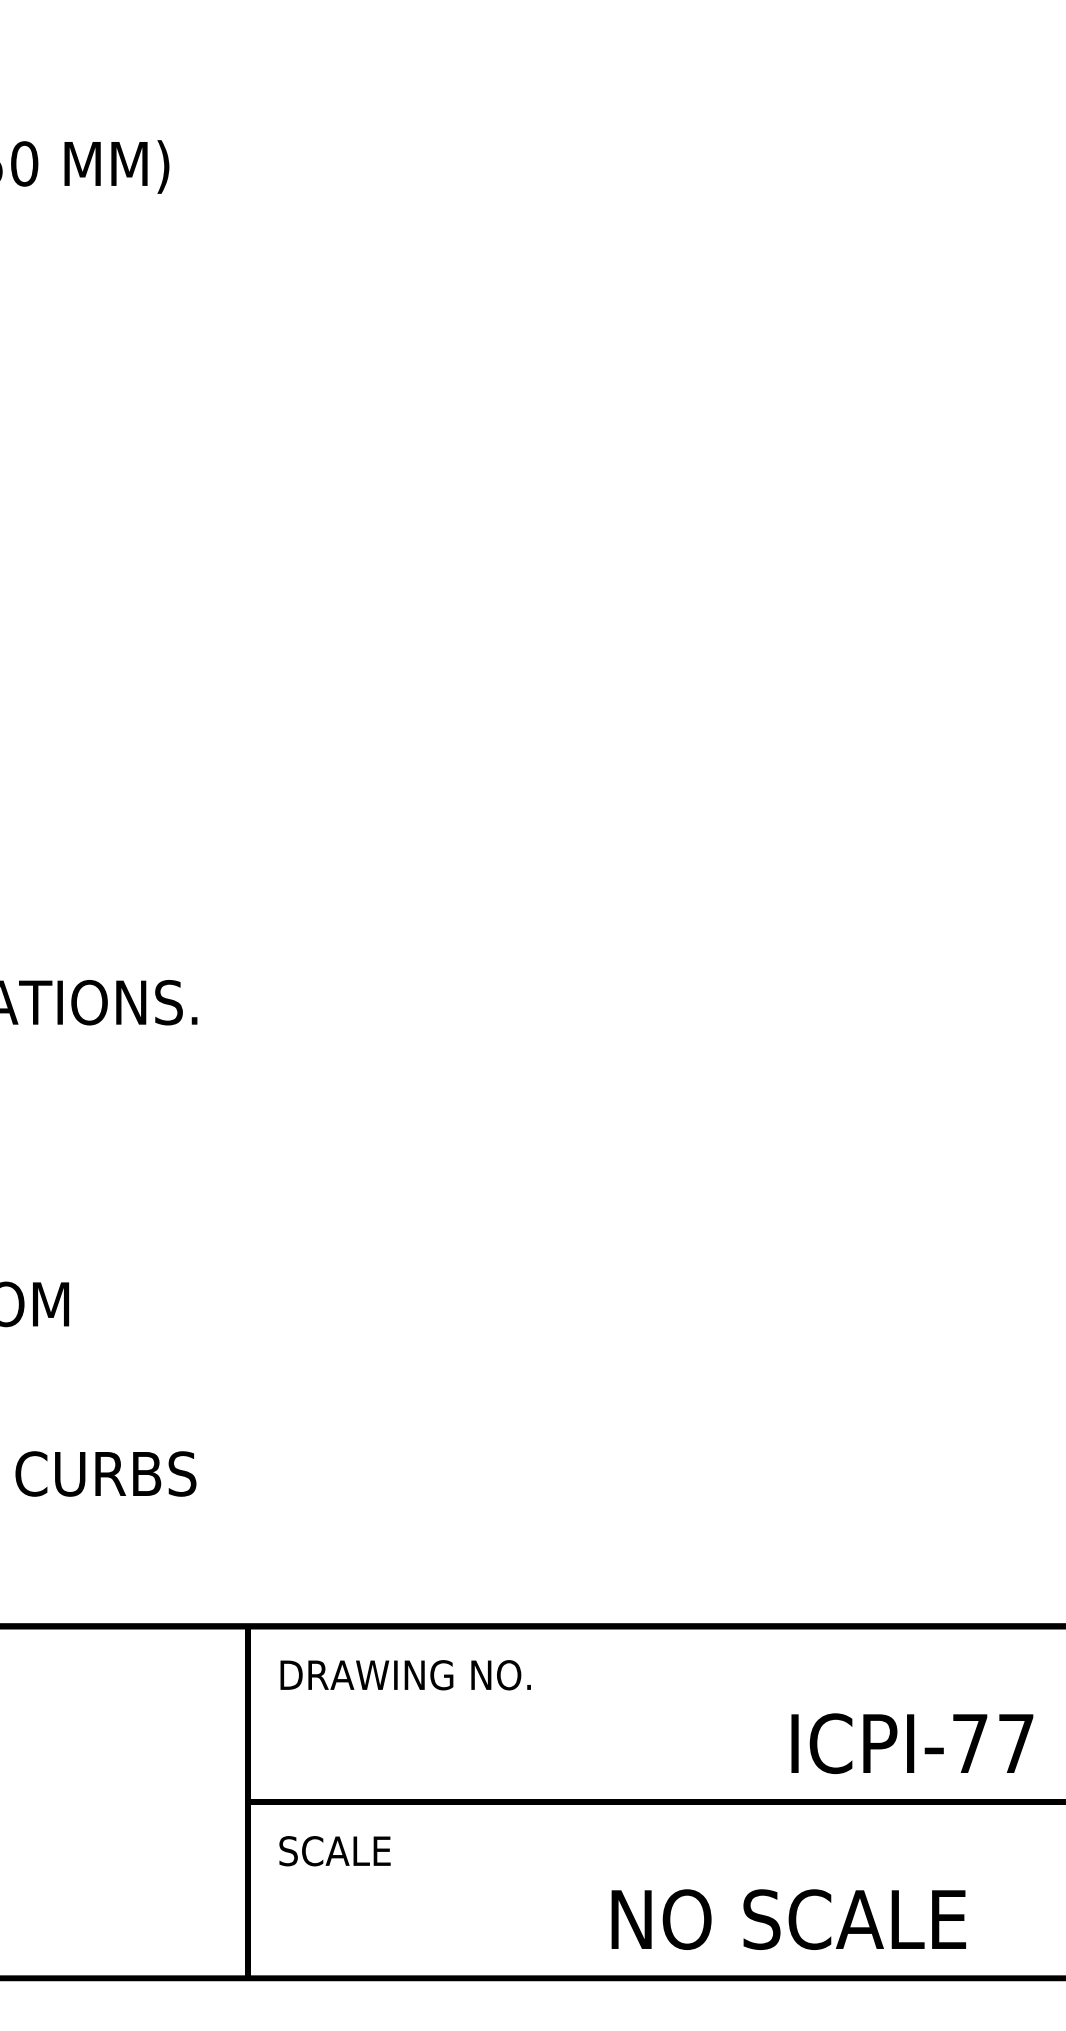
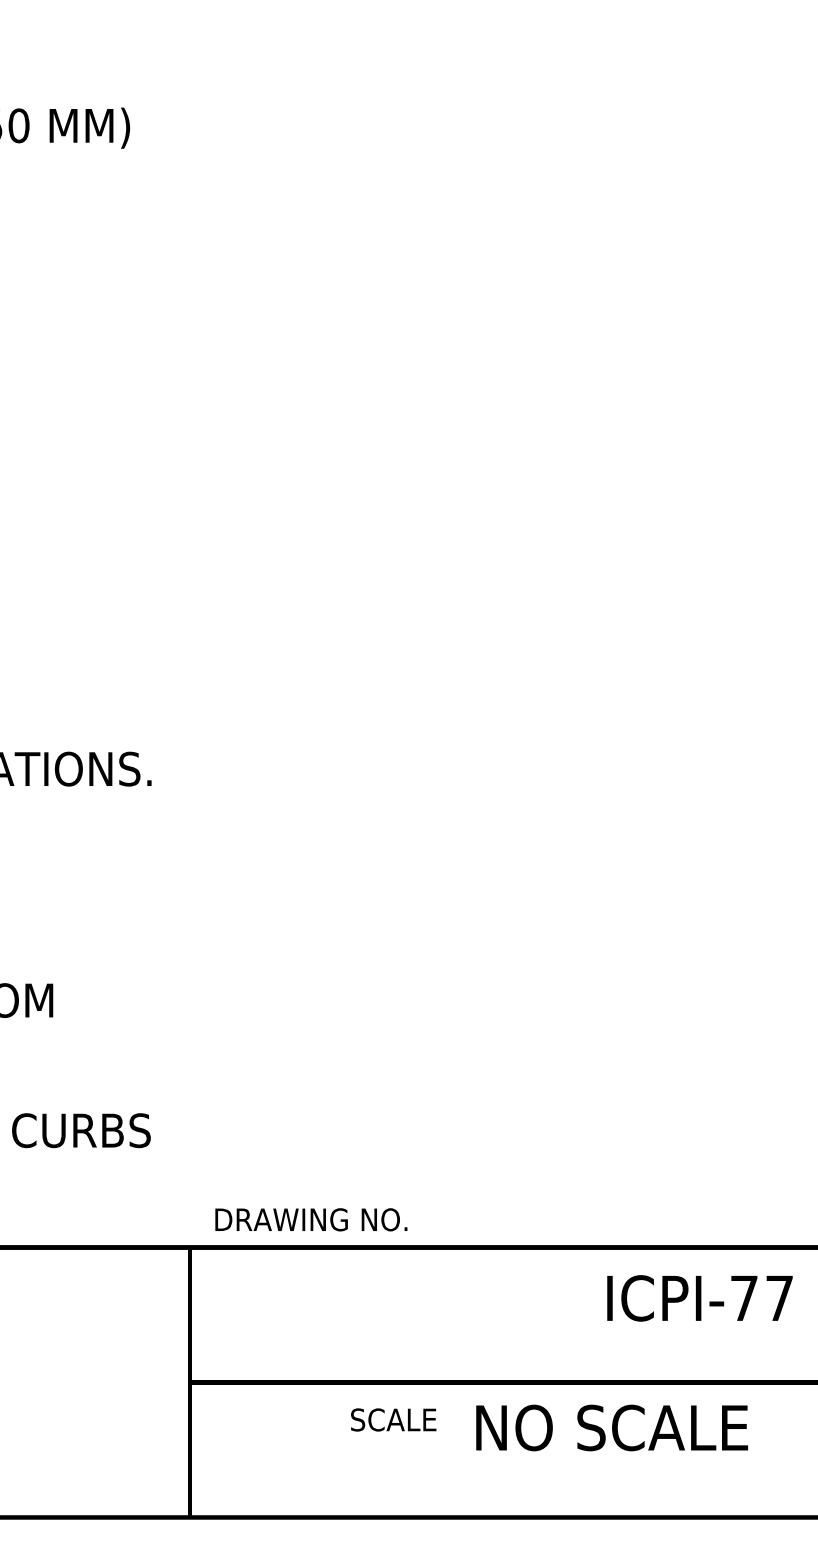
text: (405, 1675) -> (311, 1220), moved
text: (912, 1743) -> (700, 1298), moved
text: (334, 1851) -> (393, 1420), moved
text: (788, 1919) -> (611, 1427), moved

